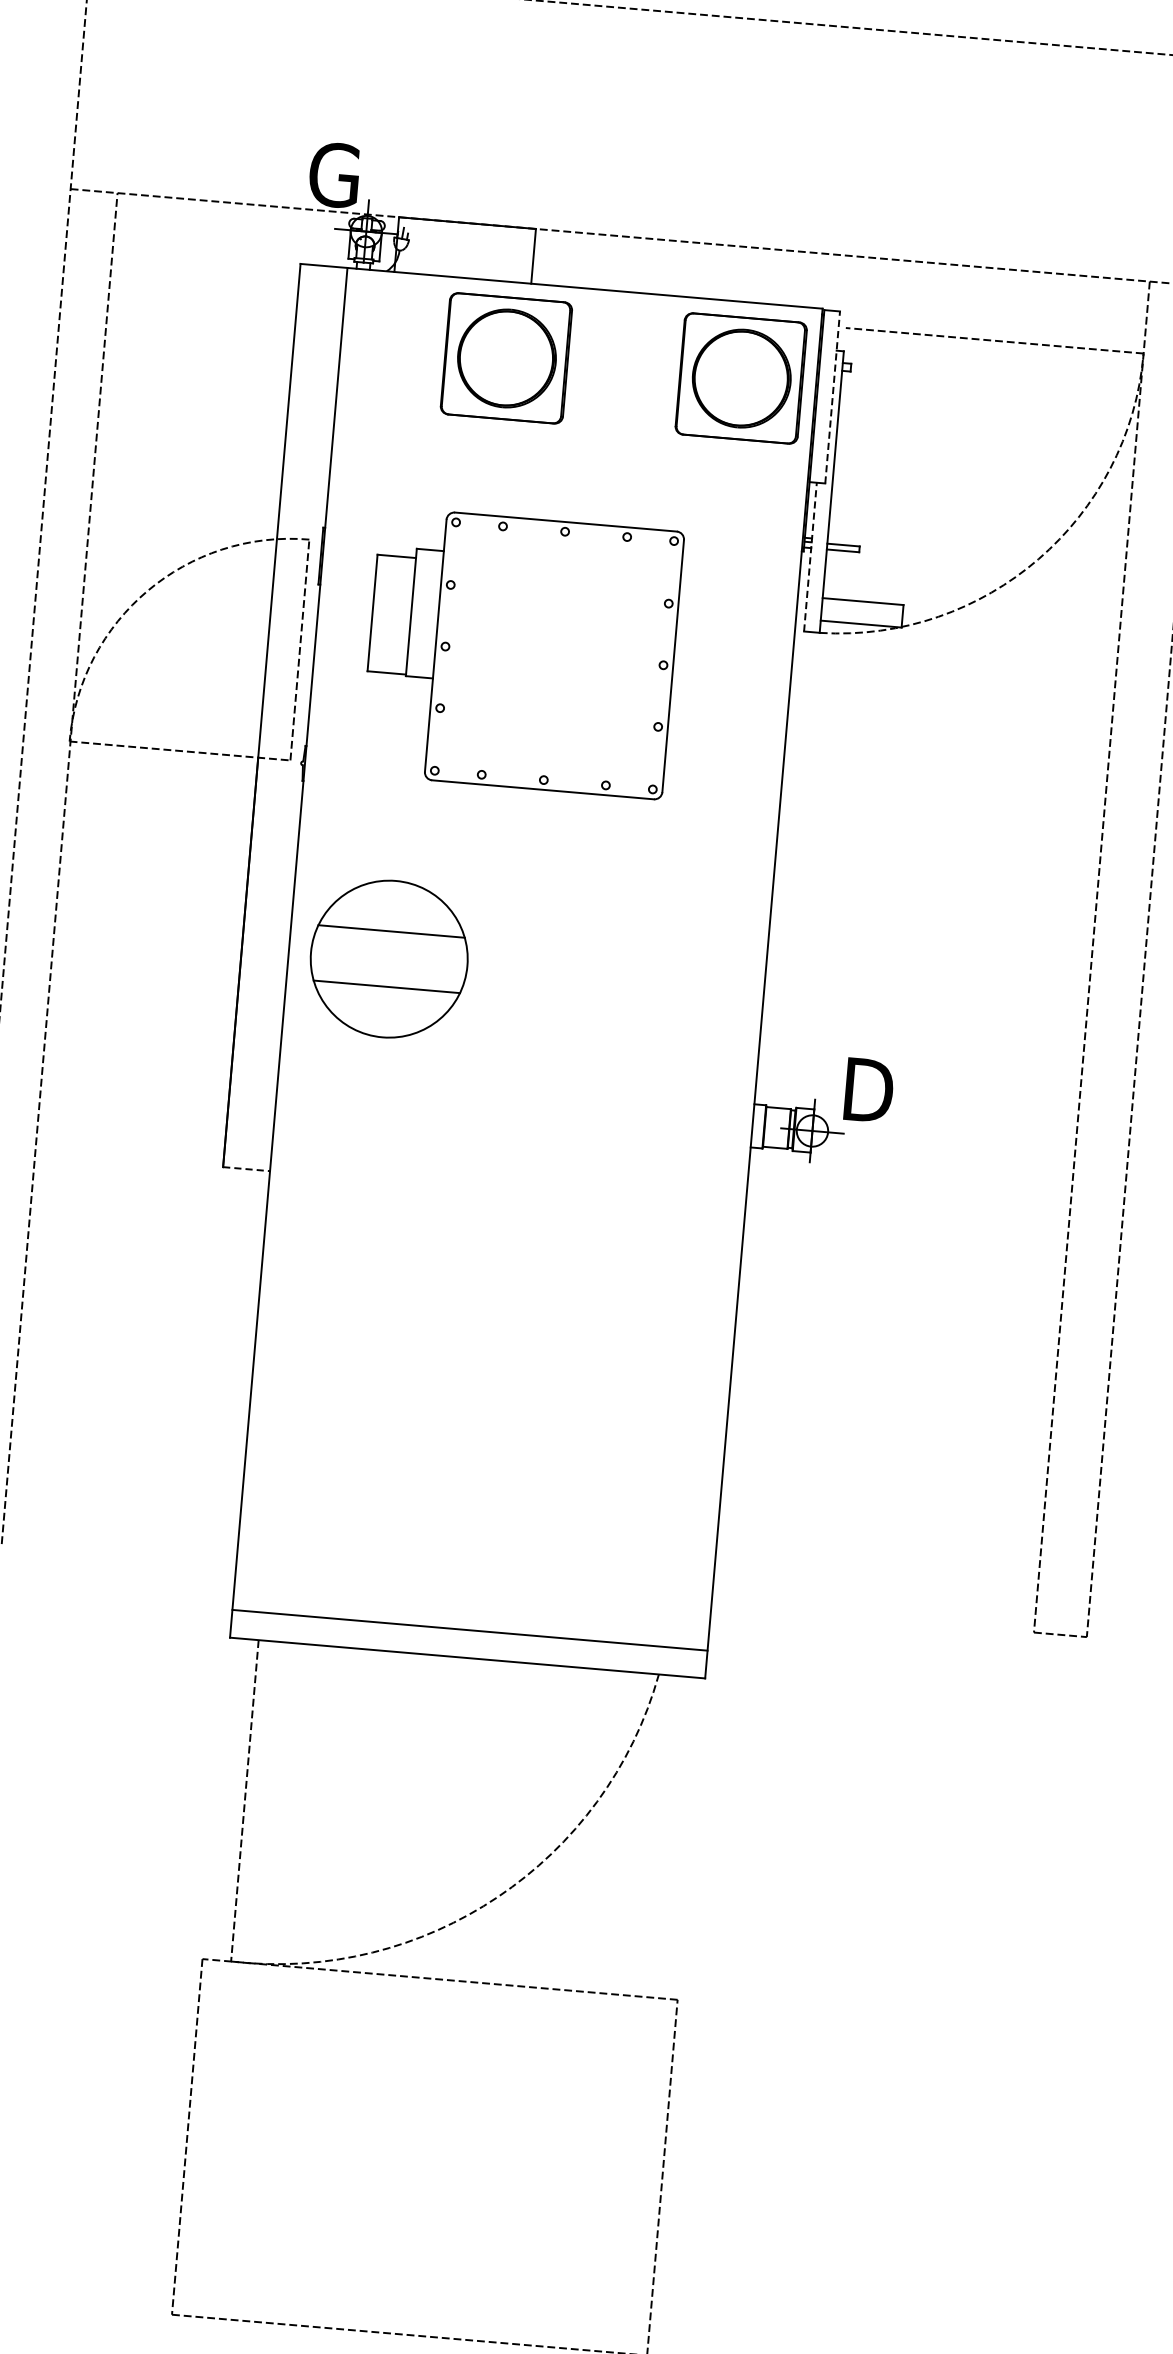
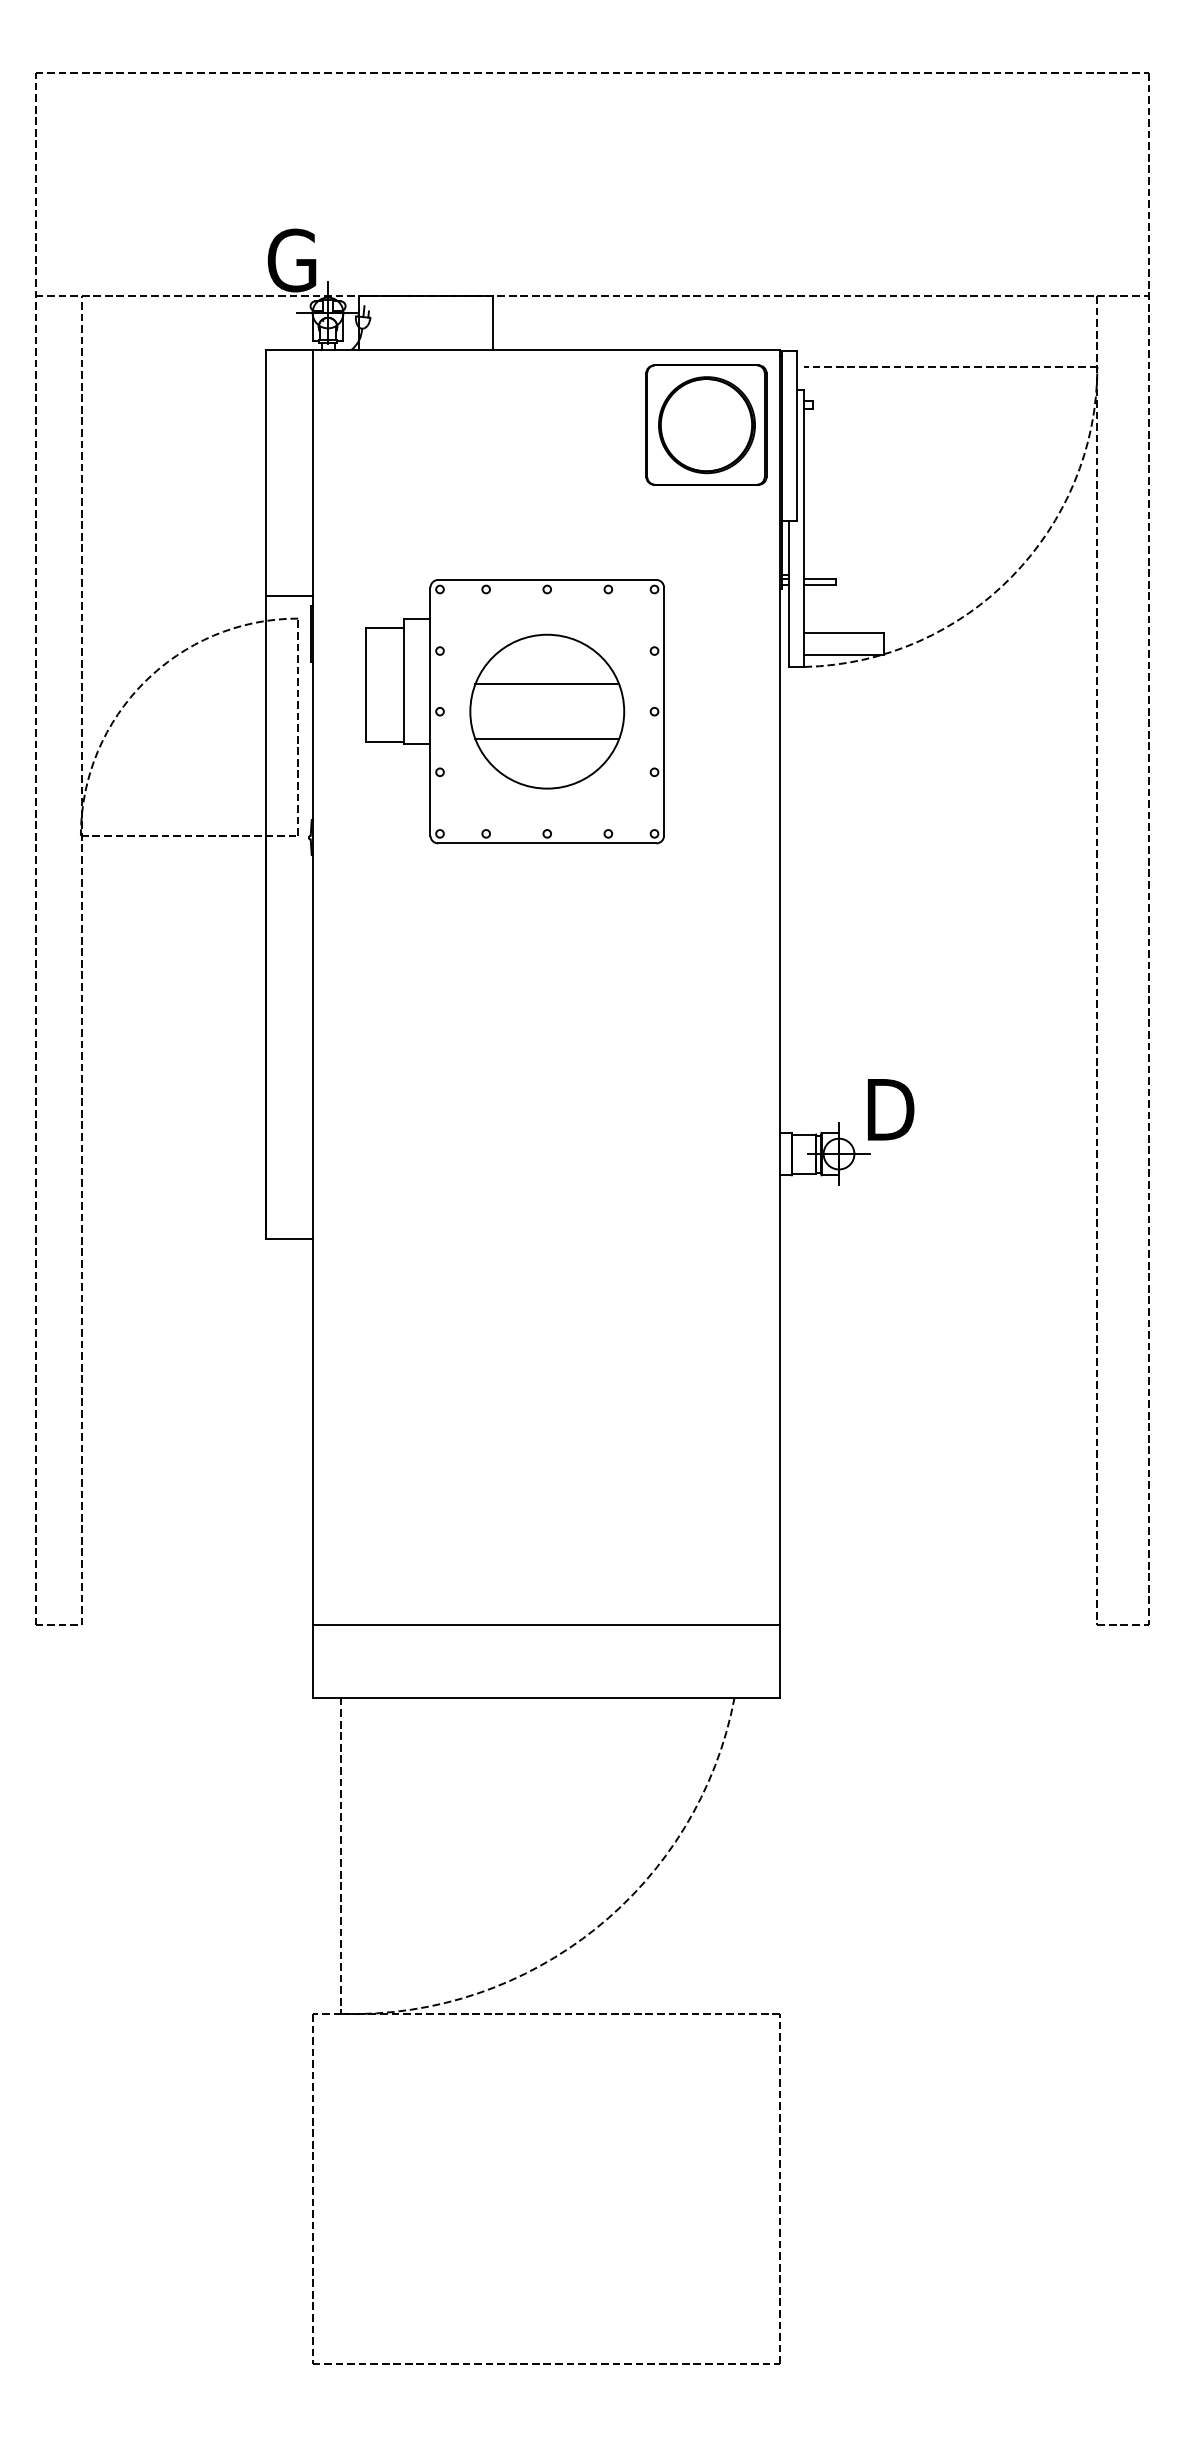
part: (506, 357) -> (475, 424), removed
line: (832, 397) -> (797, 435), dashed -> solid
line: (302, 516) -> (289, 596), added
line: (810, 556) -> (789, 593), dashed -> solid
part: (389, 958) -> (547, 711), moved
line: (247, 1168) -> (290, 1238), dashed -> solid
line: (470, 1630) -> (546, 1625), moved

